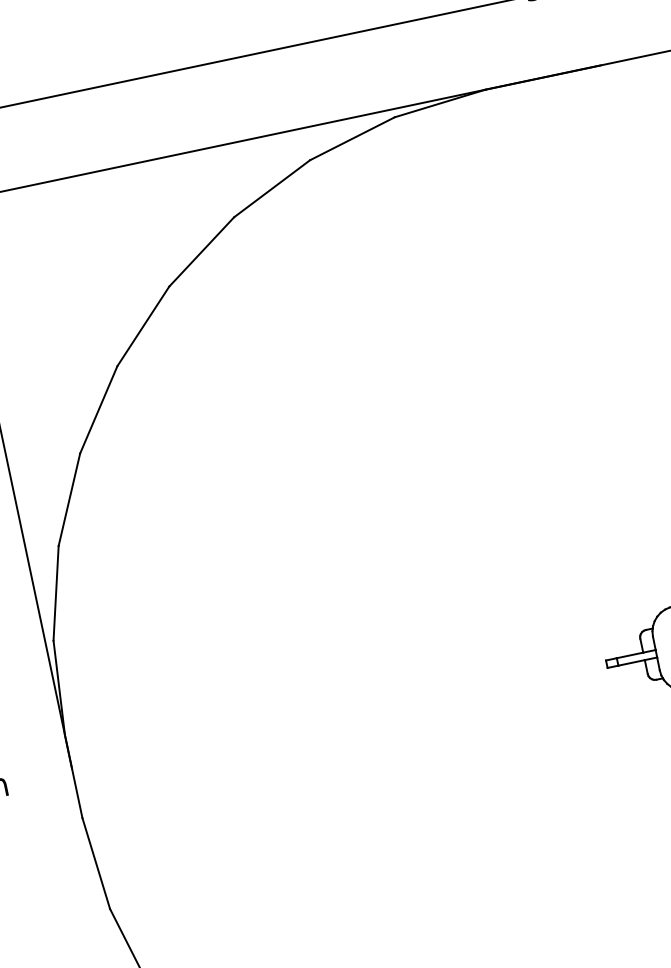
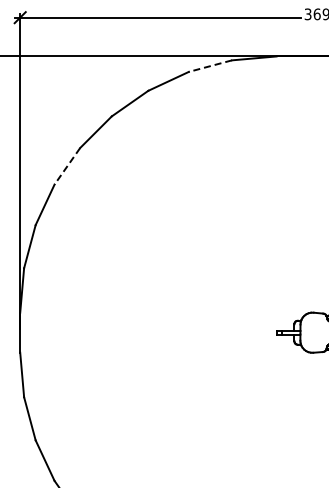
line: (350, 139) -> (209, 66), solid -> dashed
line: (99, 410) -> (67, 166), solid -> dashed

